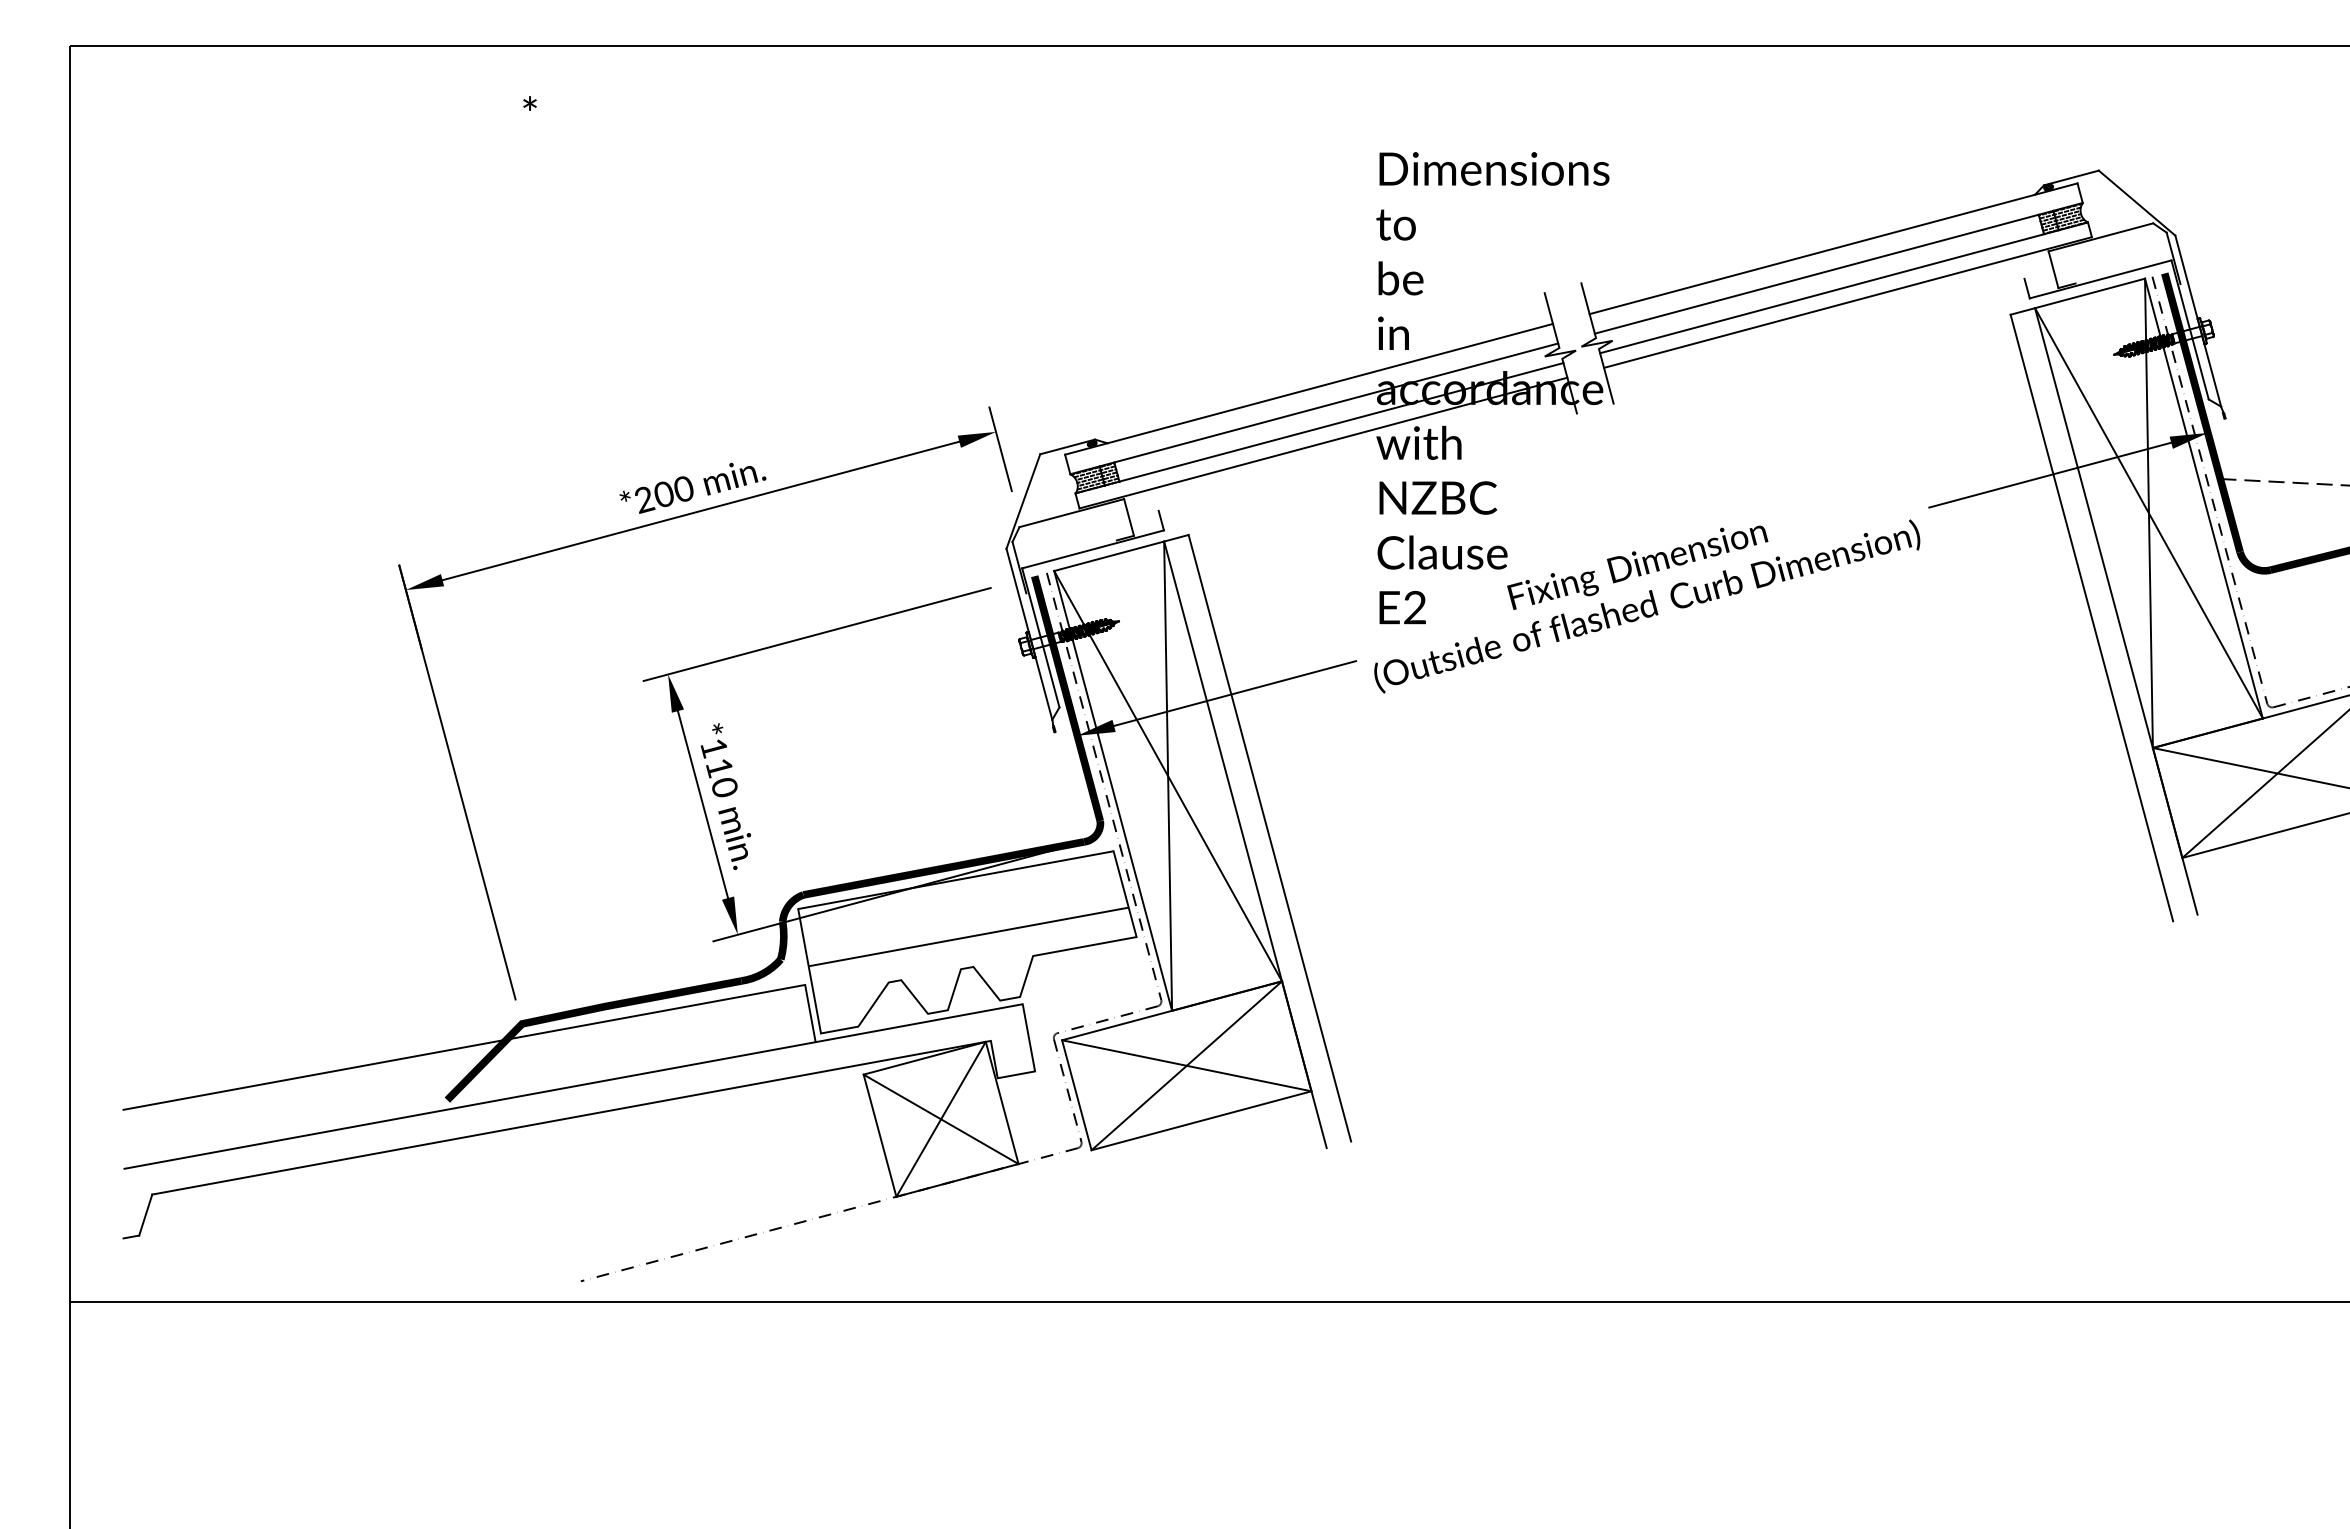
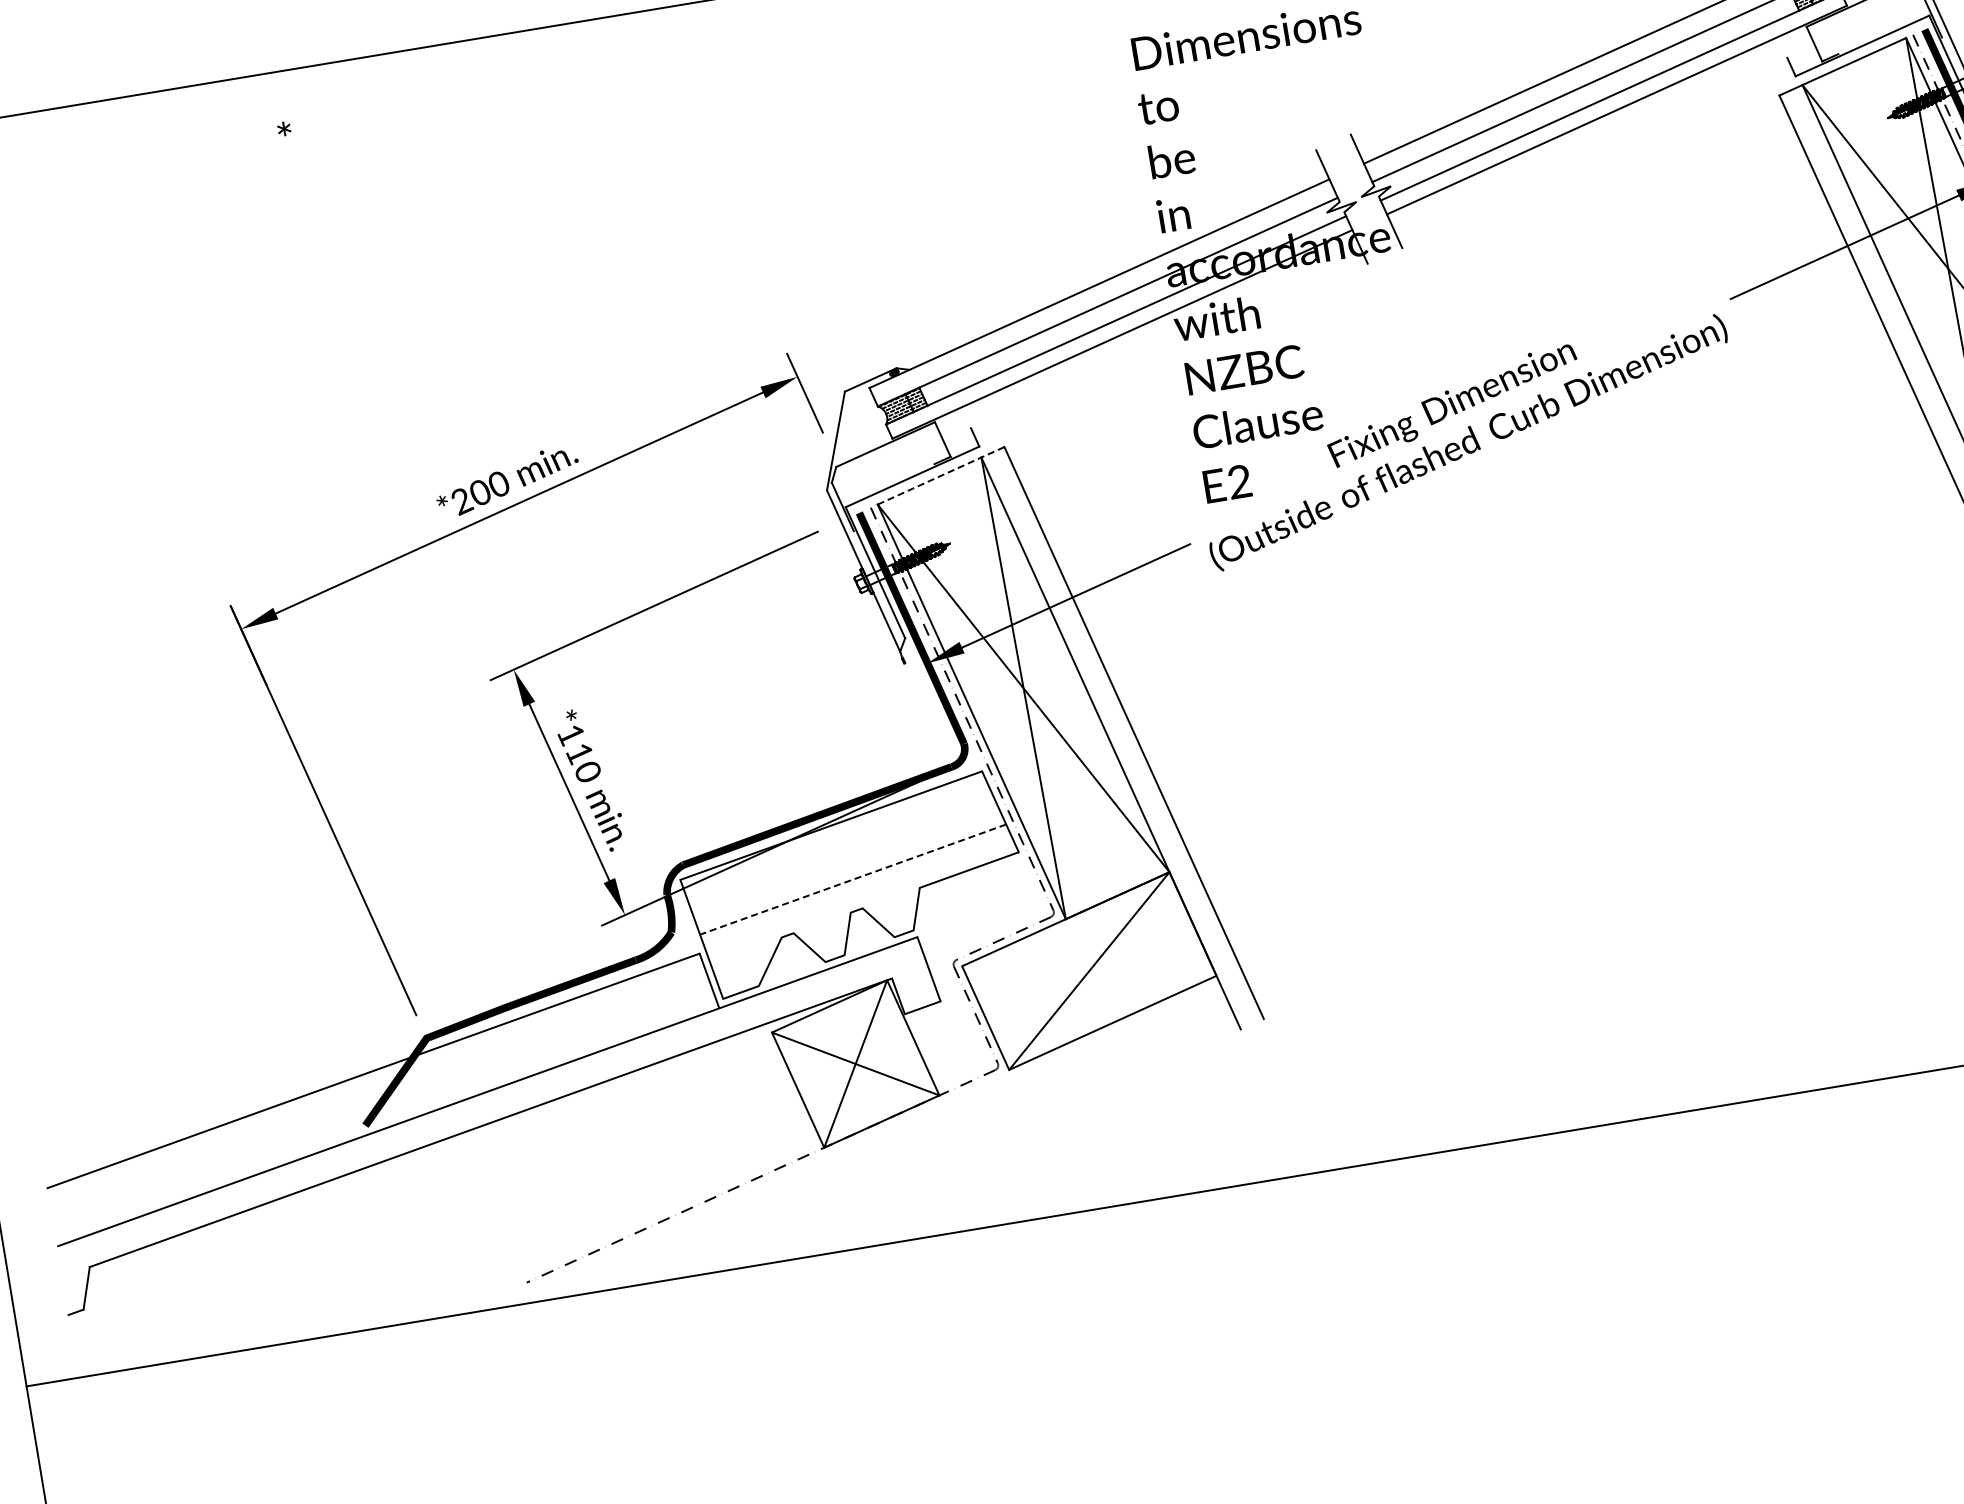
line: (1121, 553) -> (941, 476), solid -> dashed
line: (968, 936) -> (852, 879), solid -> dashed
line: (1186, 1065) -> (1089, 970), removed

